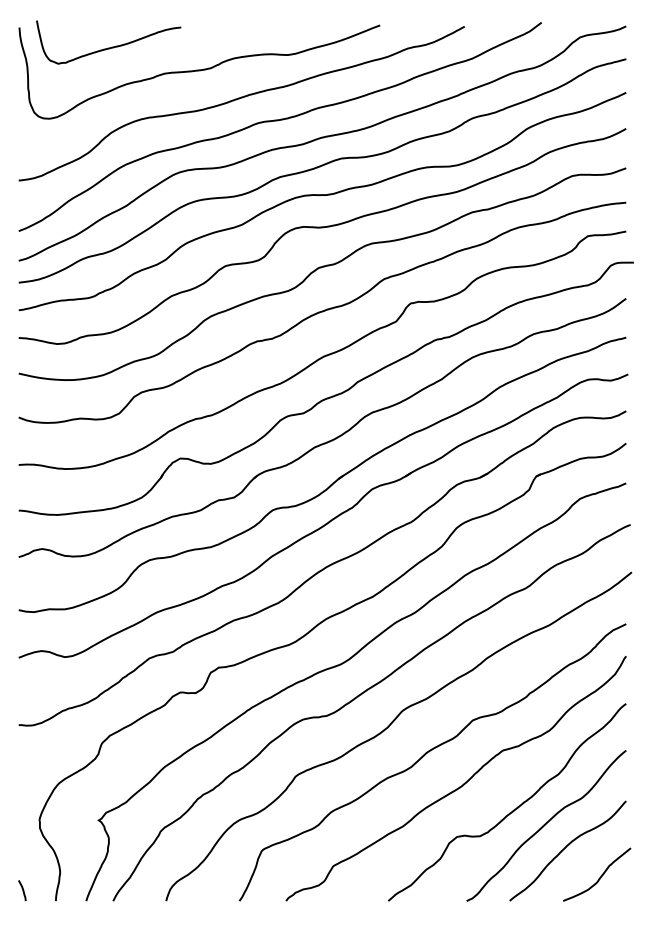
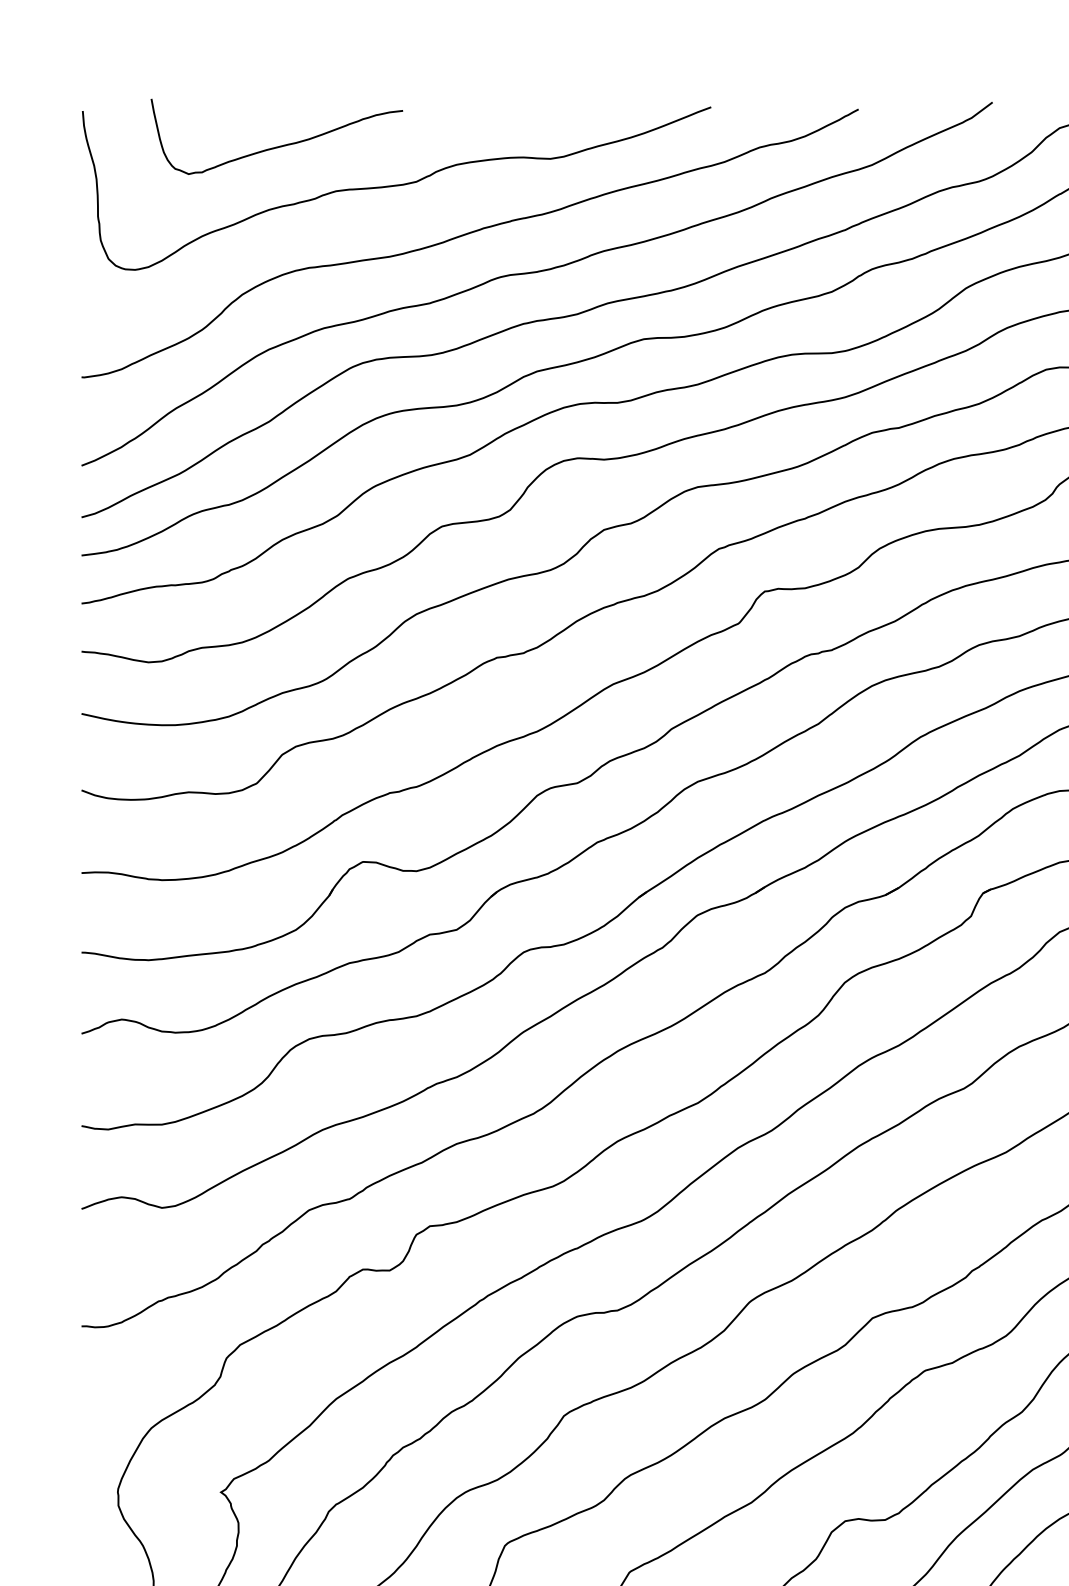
curve: (111, 46) -> (281, 143), moved

